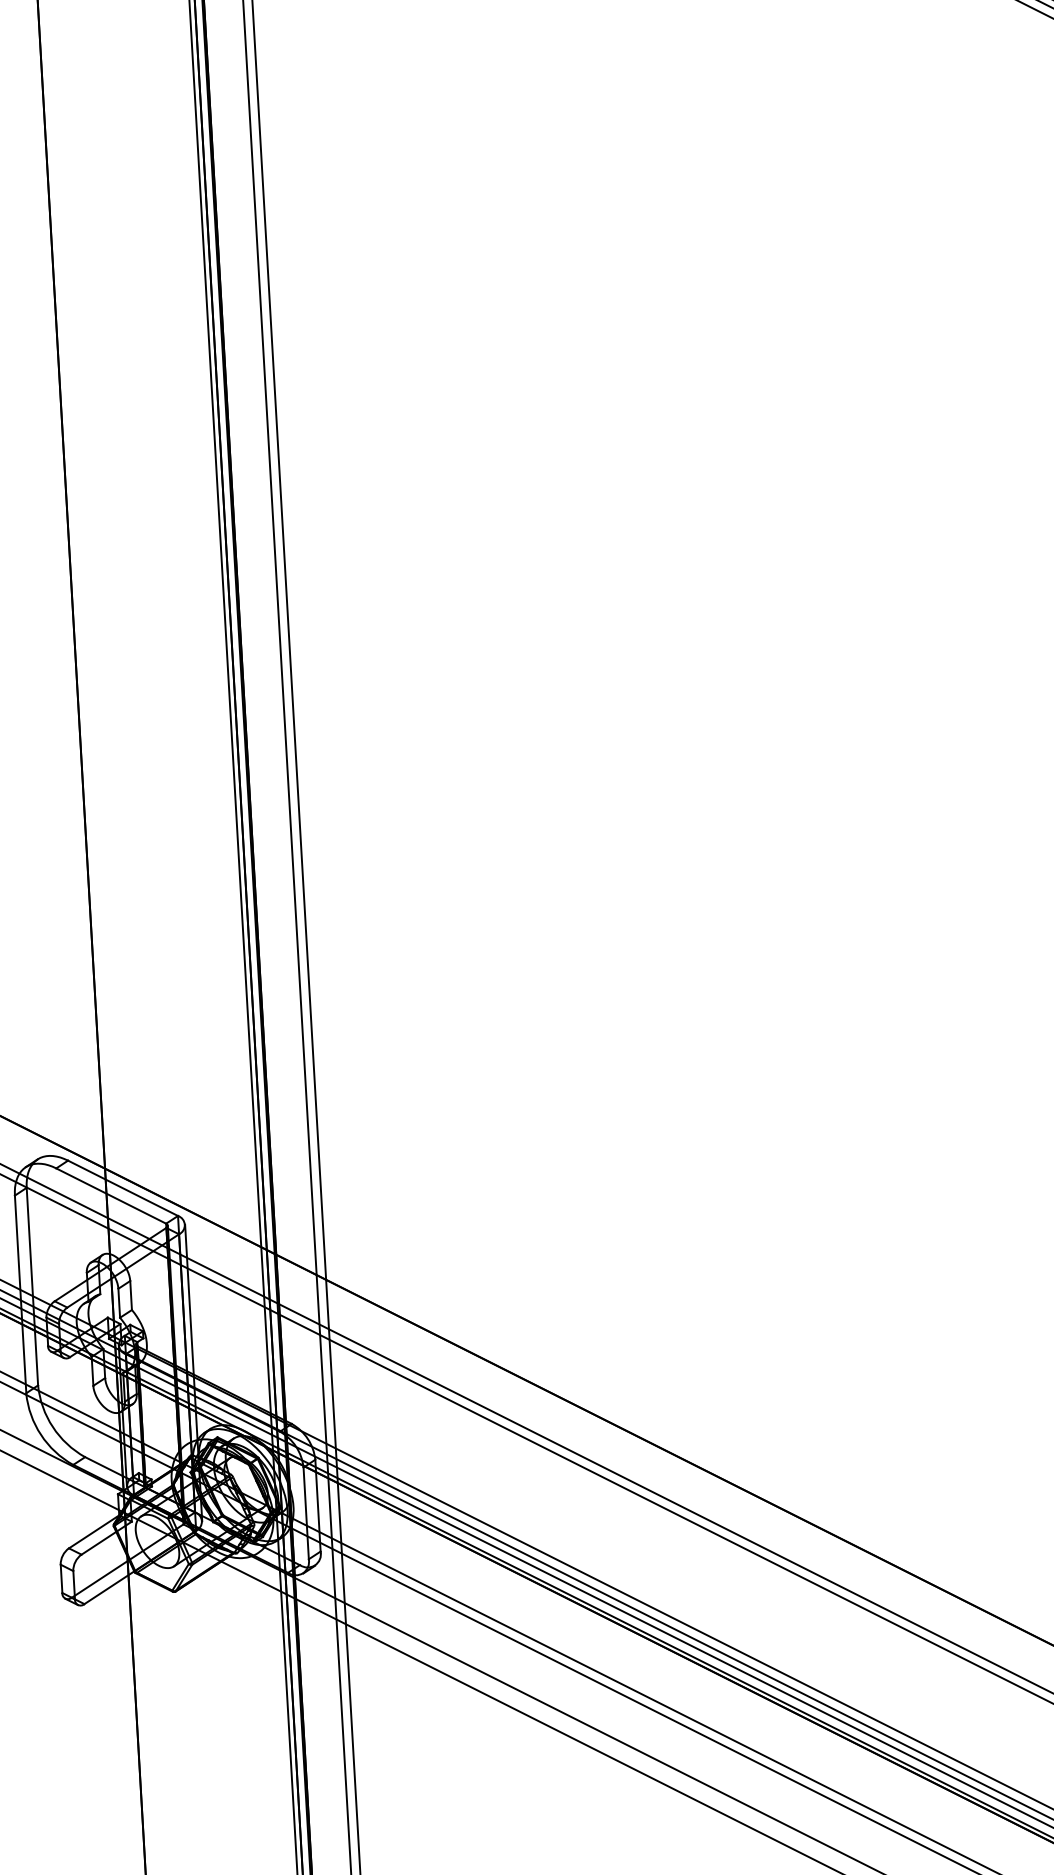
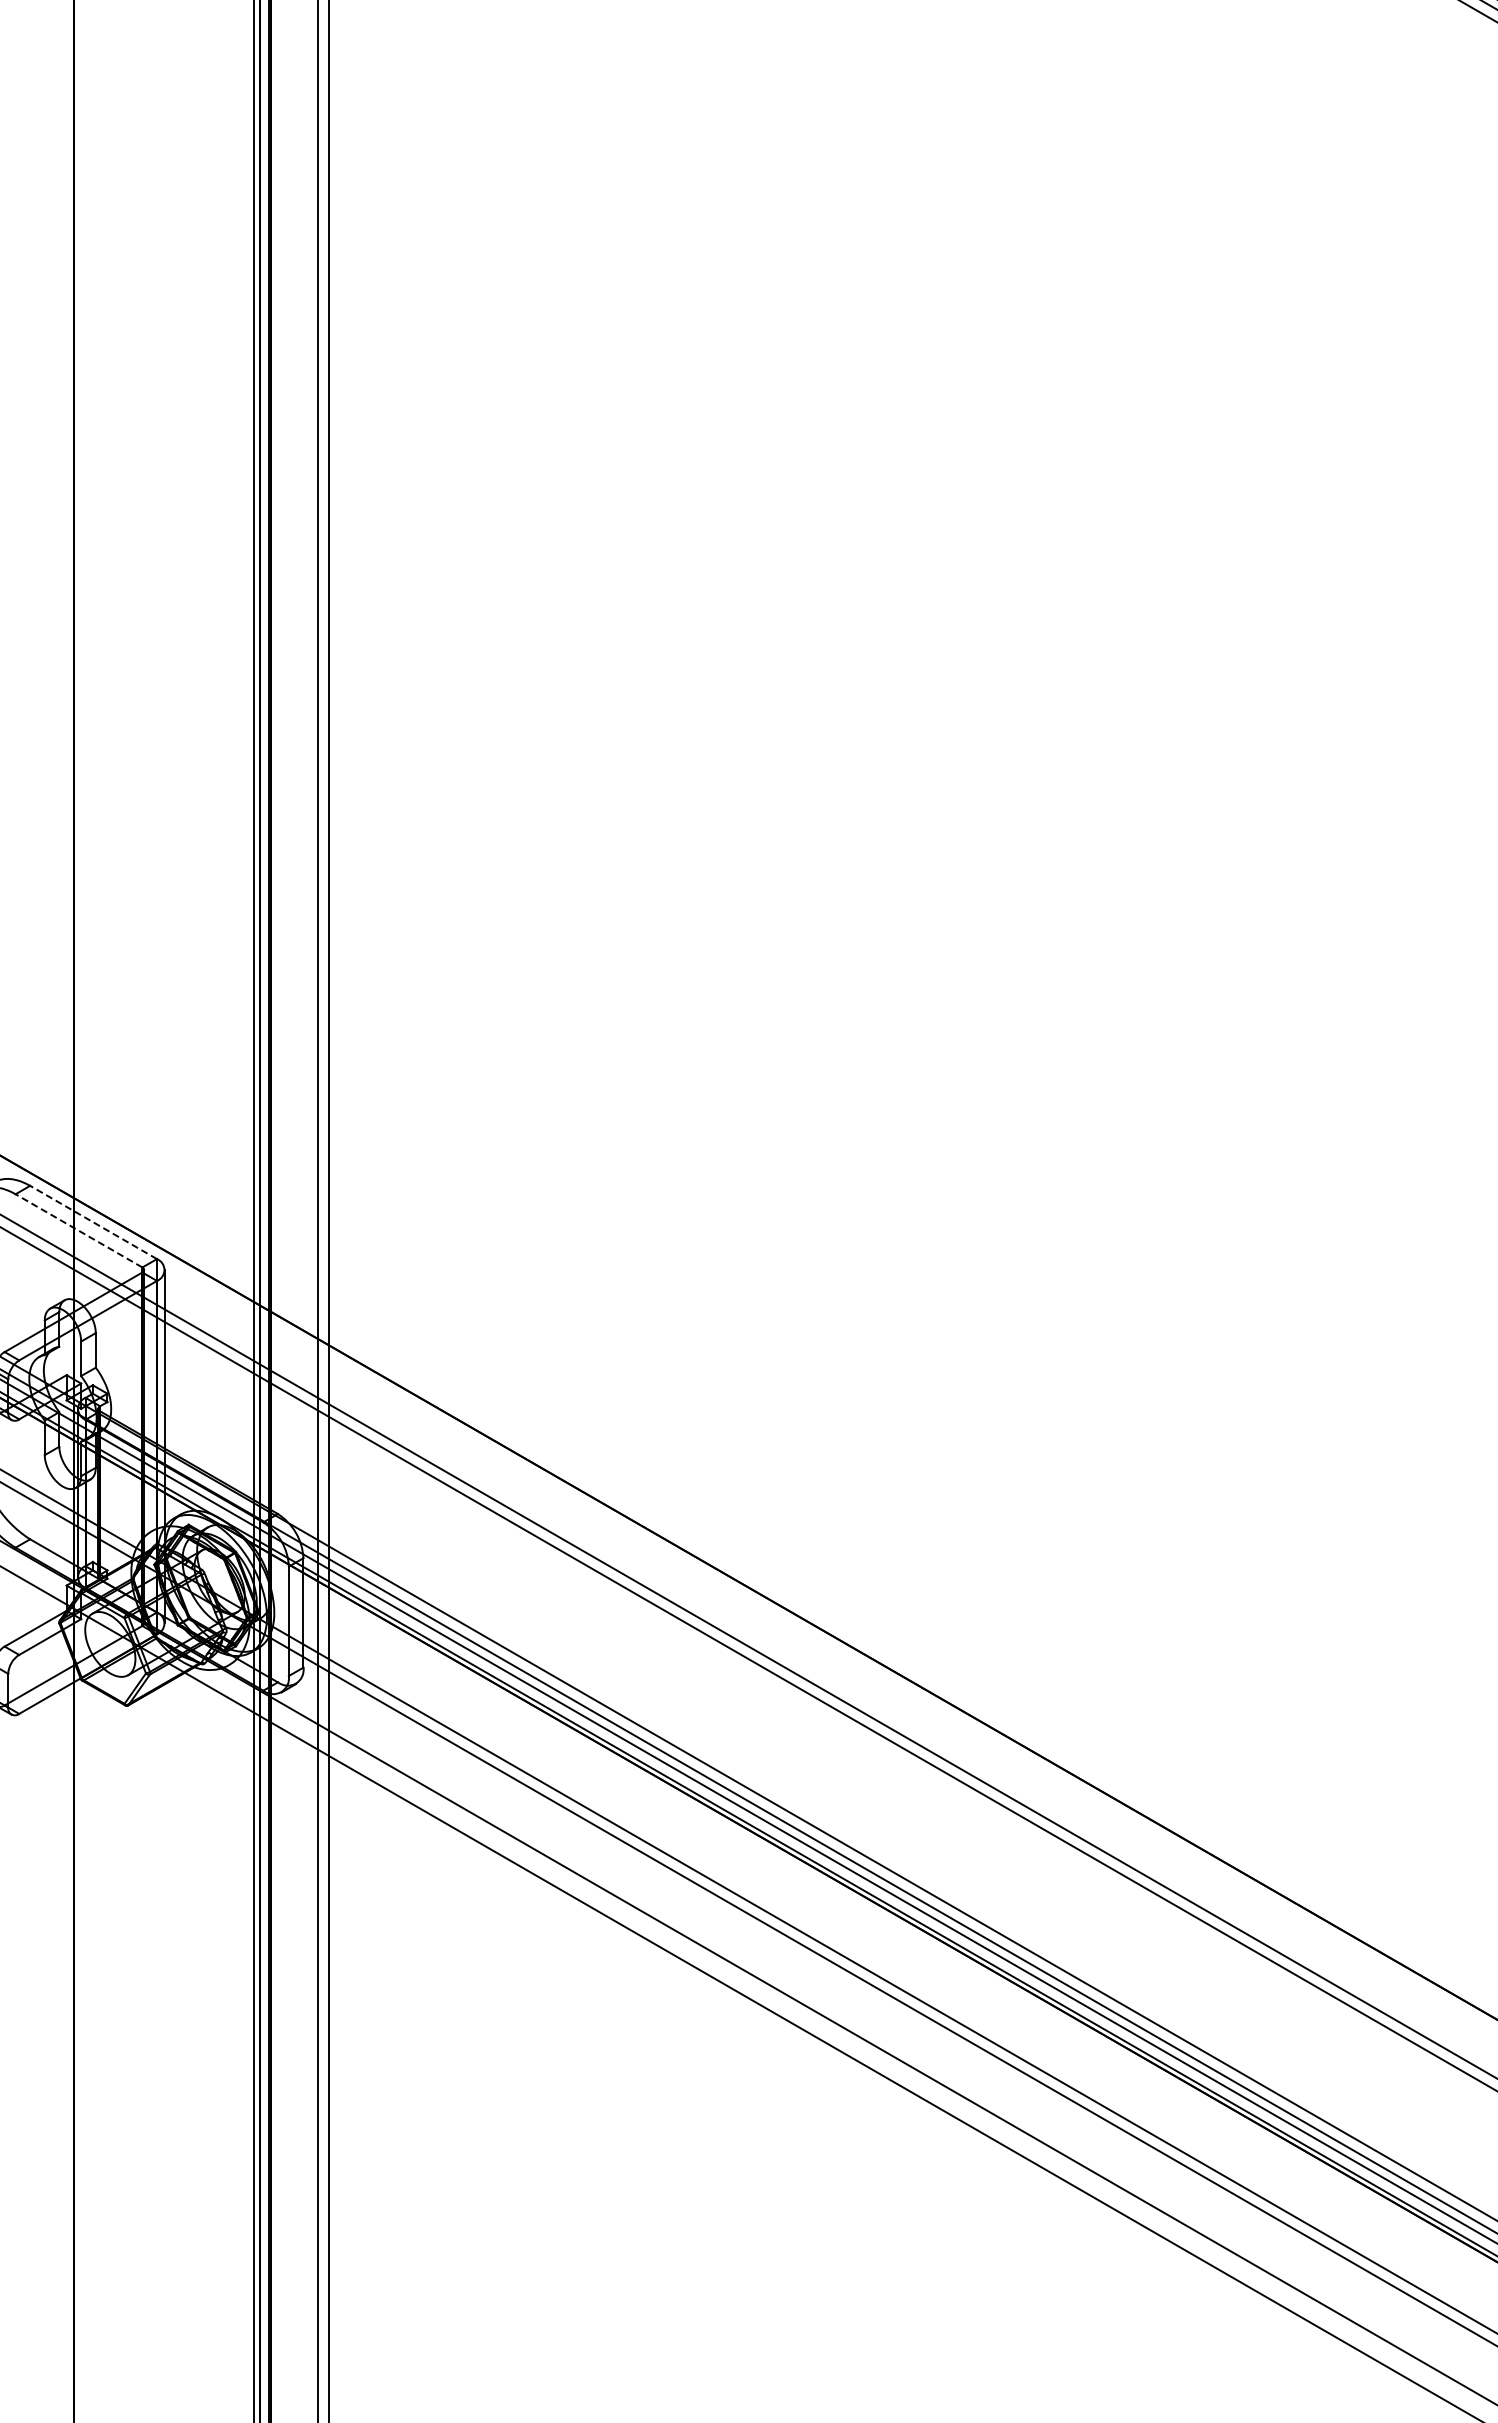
line: (122, 1188) -> (93, 1222), solid -> dashed
line: (110, 1195) -> (78, 1230), solid -> dashed

